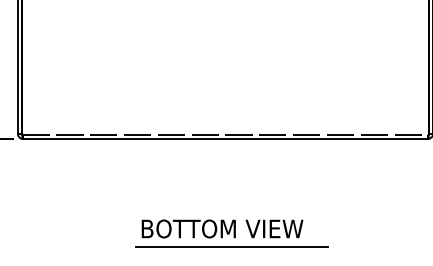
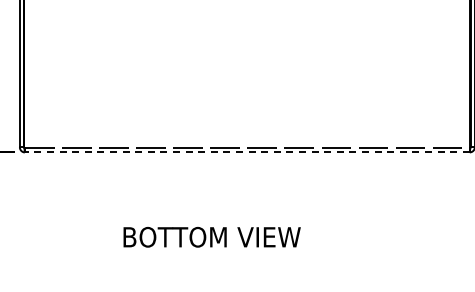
line: (224, 138) -> (246, 152), solid -> dashed
text: (221, 229) -> (211, 237), moved
line: (232, 247) -> (254, 271), removed

